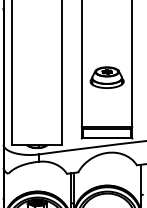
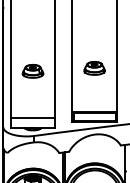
part: (106, 77) -> (94, 68), size x0.71
part: (36, 80) -> (32, 70), added
line: (36, 133) -> (32, 117), added

